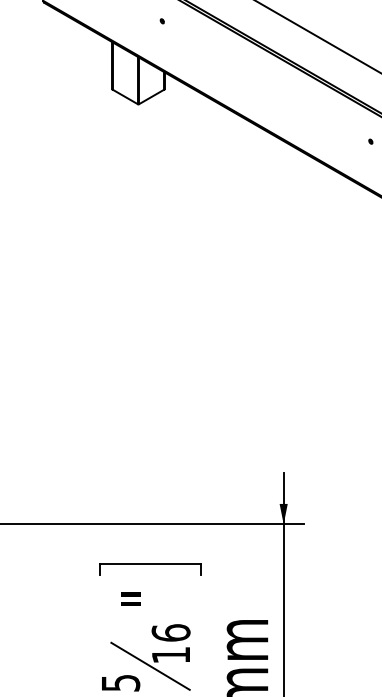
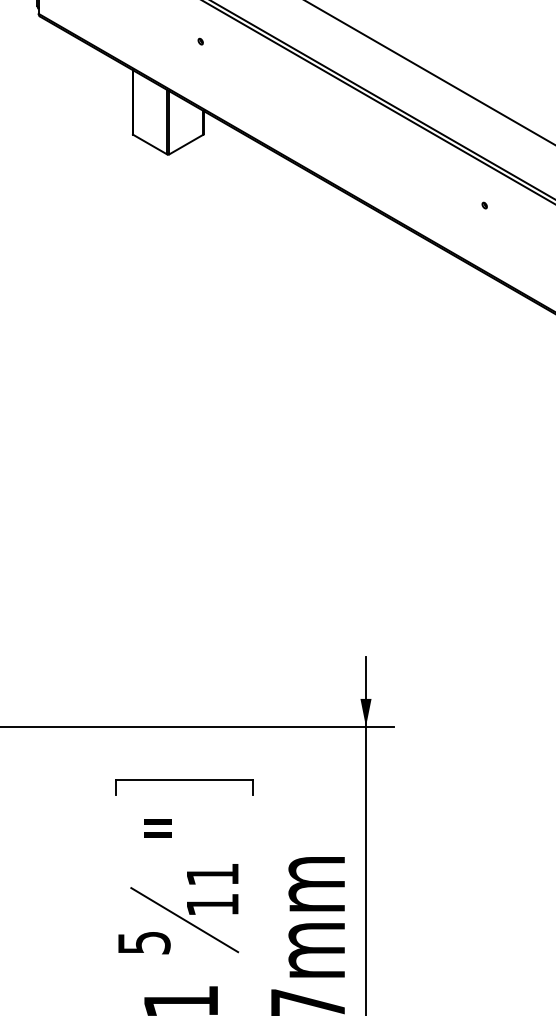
text: (170, 632) -> (212, 874), 16 -> 11

